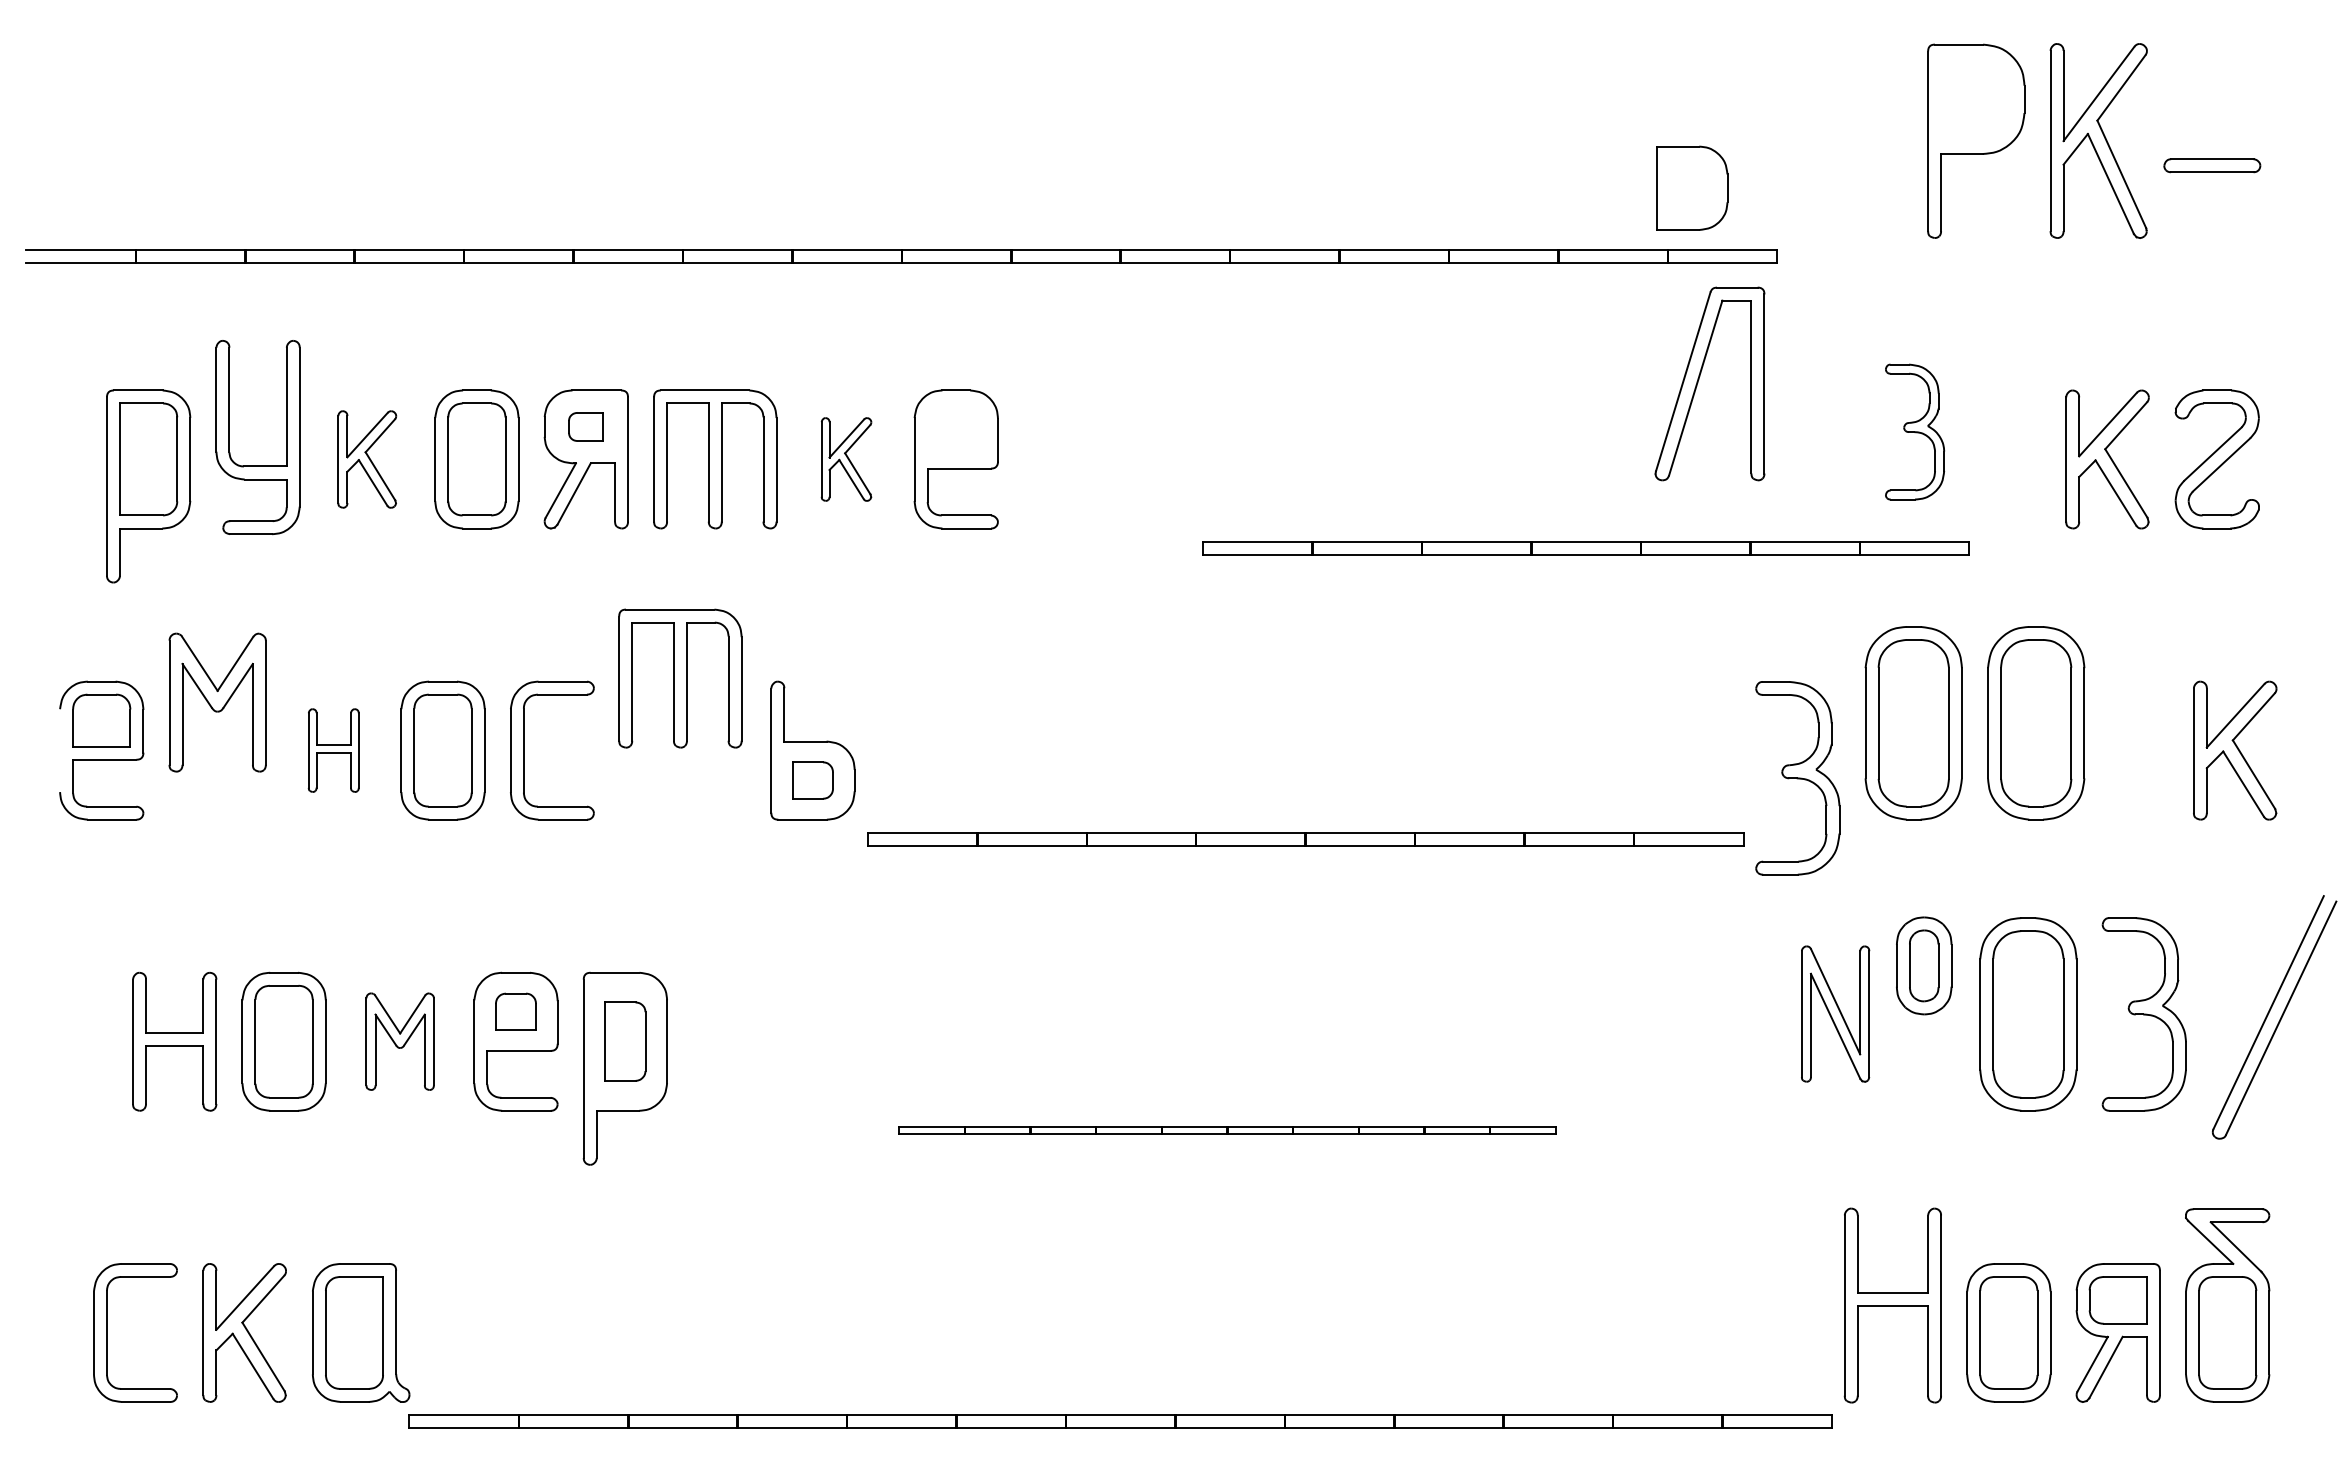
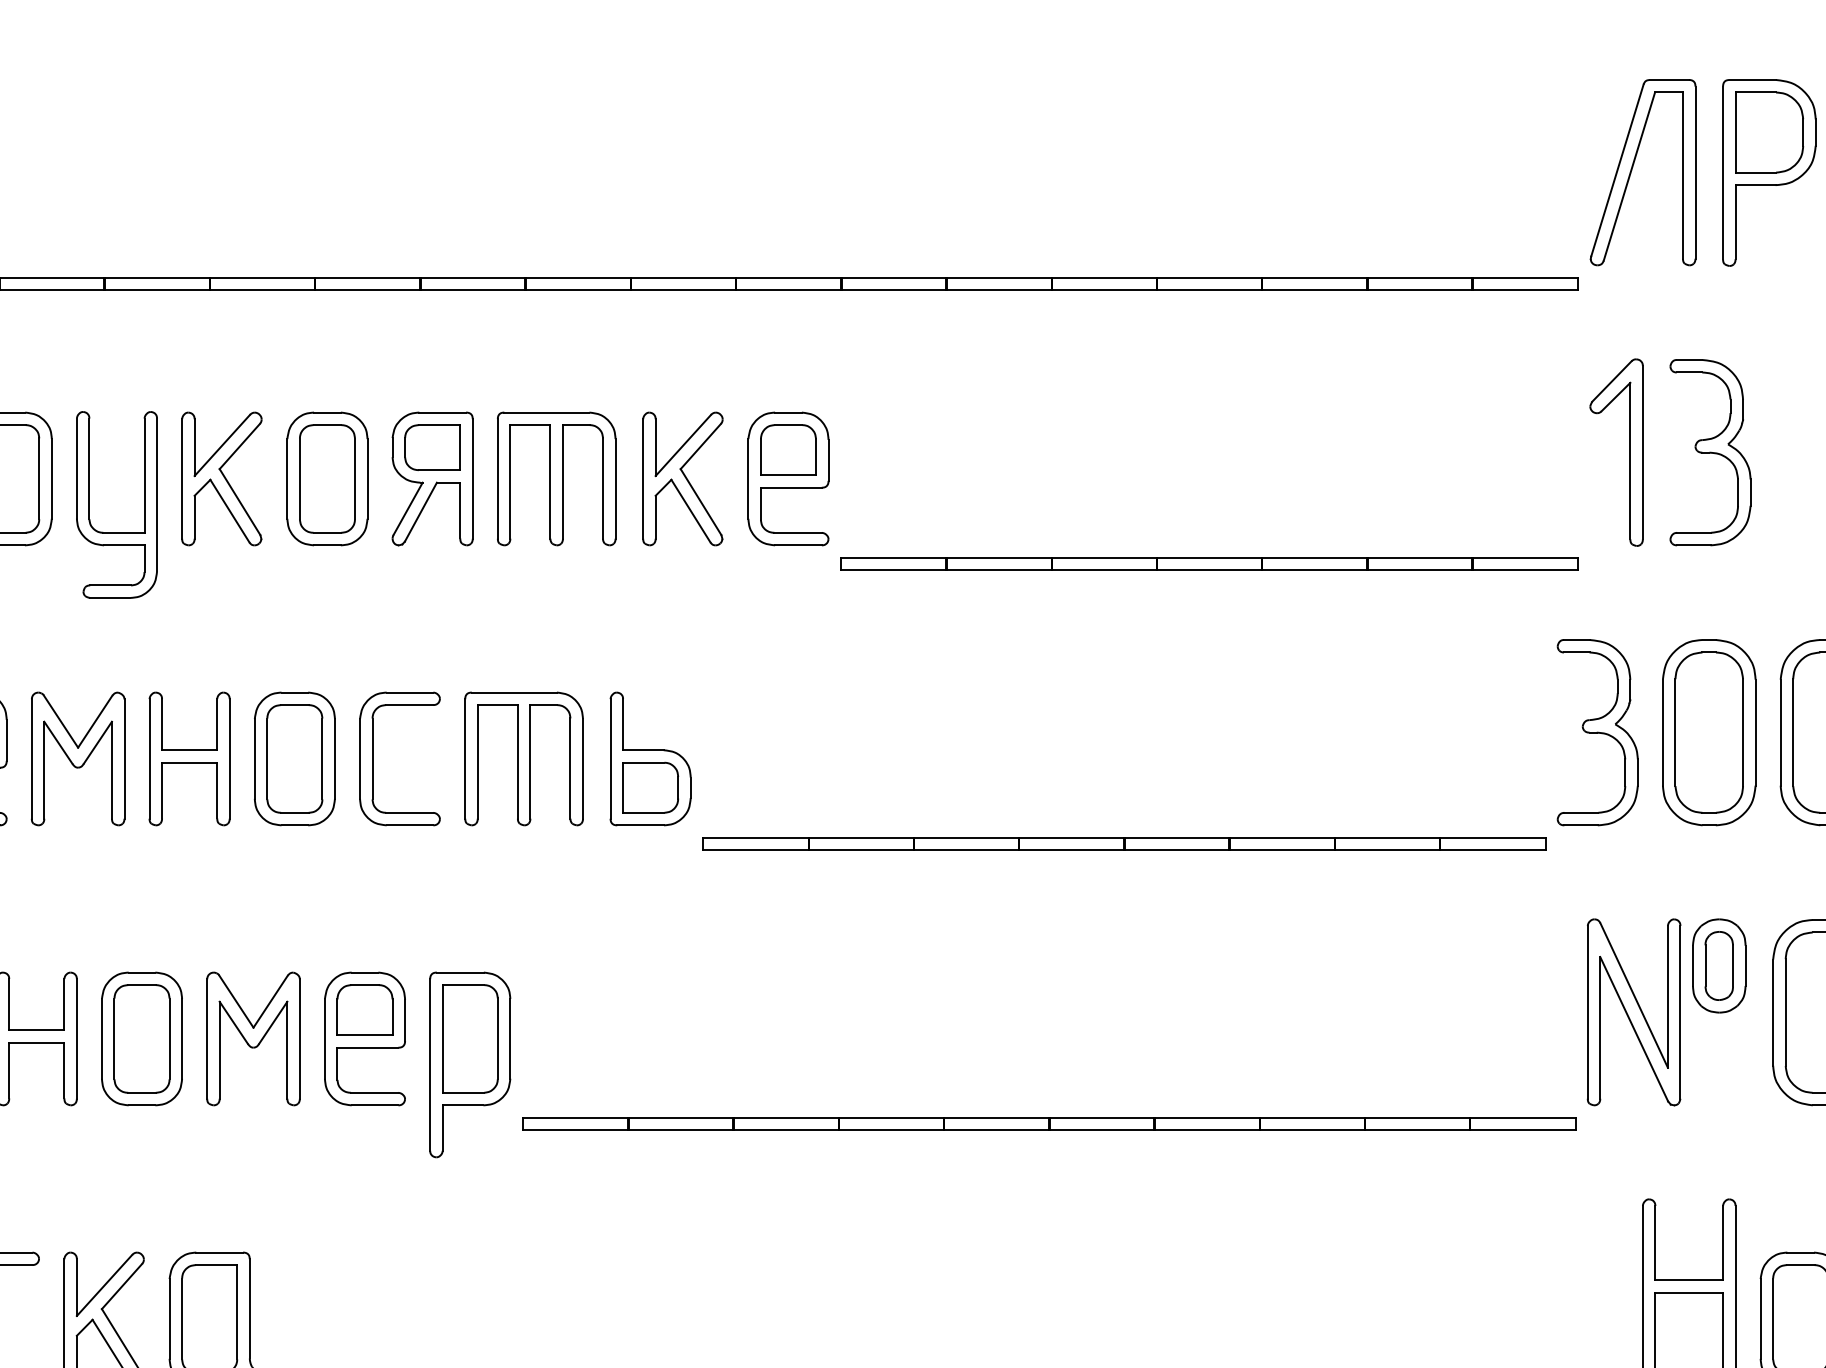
part: (1692, 187) -> (1769, 131), moved
part: (1699, 379) -> (1633, 168), moved
part: (585, 426) -> (431, 447), size x1.67
part: (955, 429) -> (787, 450), added
part: (1831, 431) -> (1630, 452), added
part: (1914, 431) -> (1709, 452), size x1.43
part: (229, 437) -> (89, 504), moved
part: (367, 459) -> (222, 478), size x1.43
part: (846, 459) -> (682, 478), size x1.67
part: (1585, 548) -> (1208, 564), moved
part: (680, 678) -> (524, 758), moved
part: (217, 702) -> (77, 758), moved
part: (333, 750) -> (189, 758), size x1.67
part: (1797, 778) -> (1597, 732), moved
part: (812, 780) -> (650, 787), size x1.43
part: (515, 1011) -> (364, 1009), size x1.43
part: (1835, 1013) -> (1633, 1011), size x1.43
part: (400, 1041) -> (253, 1038), size x1.43
part: (625, 1041) -> (470, 1038), size x1.43
part: (1227, 1130) -> (1049, 1124), size x1.67

